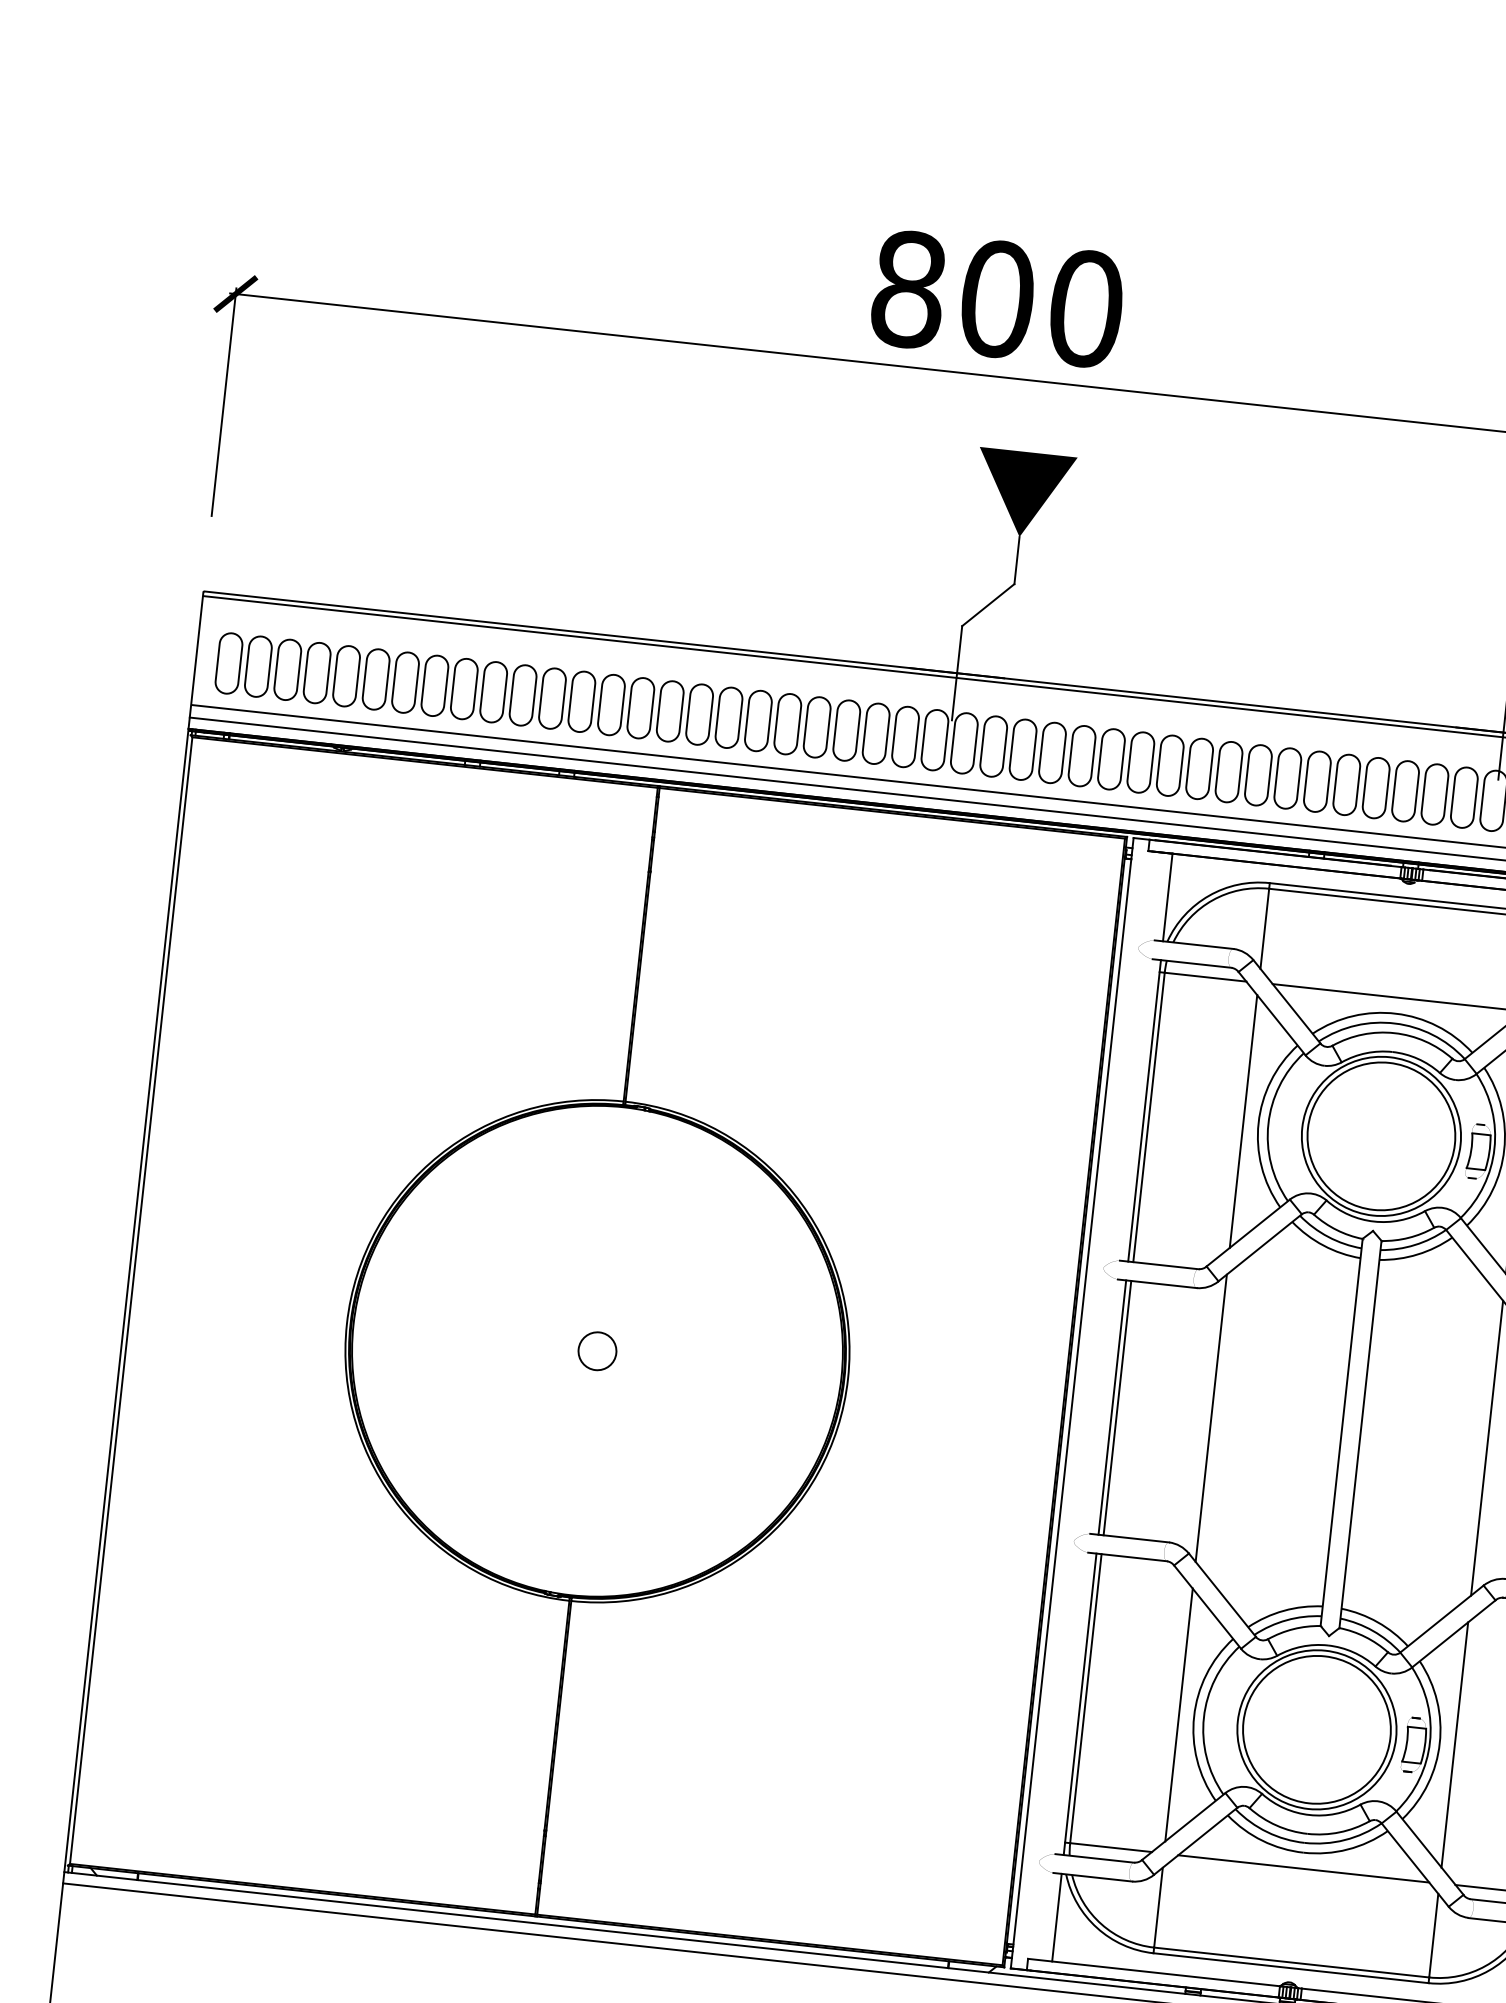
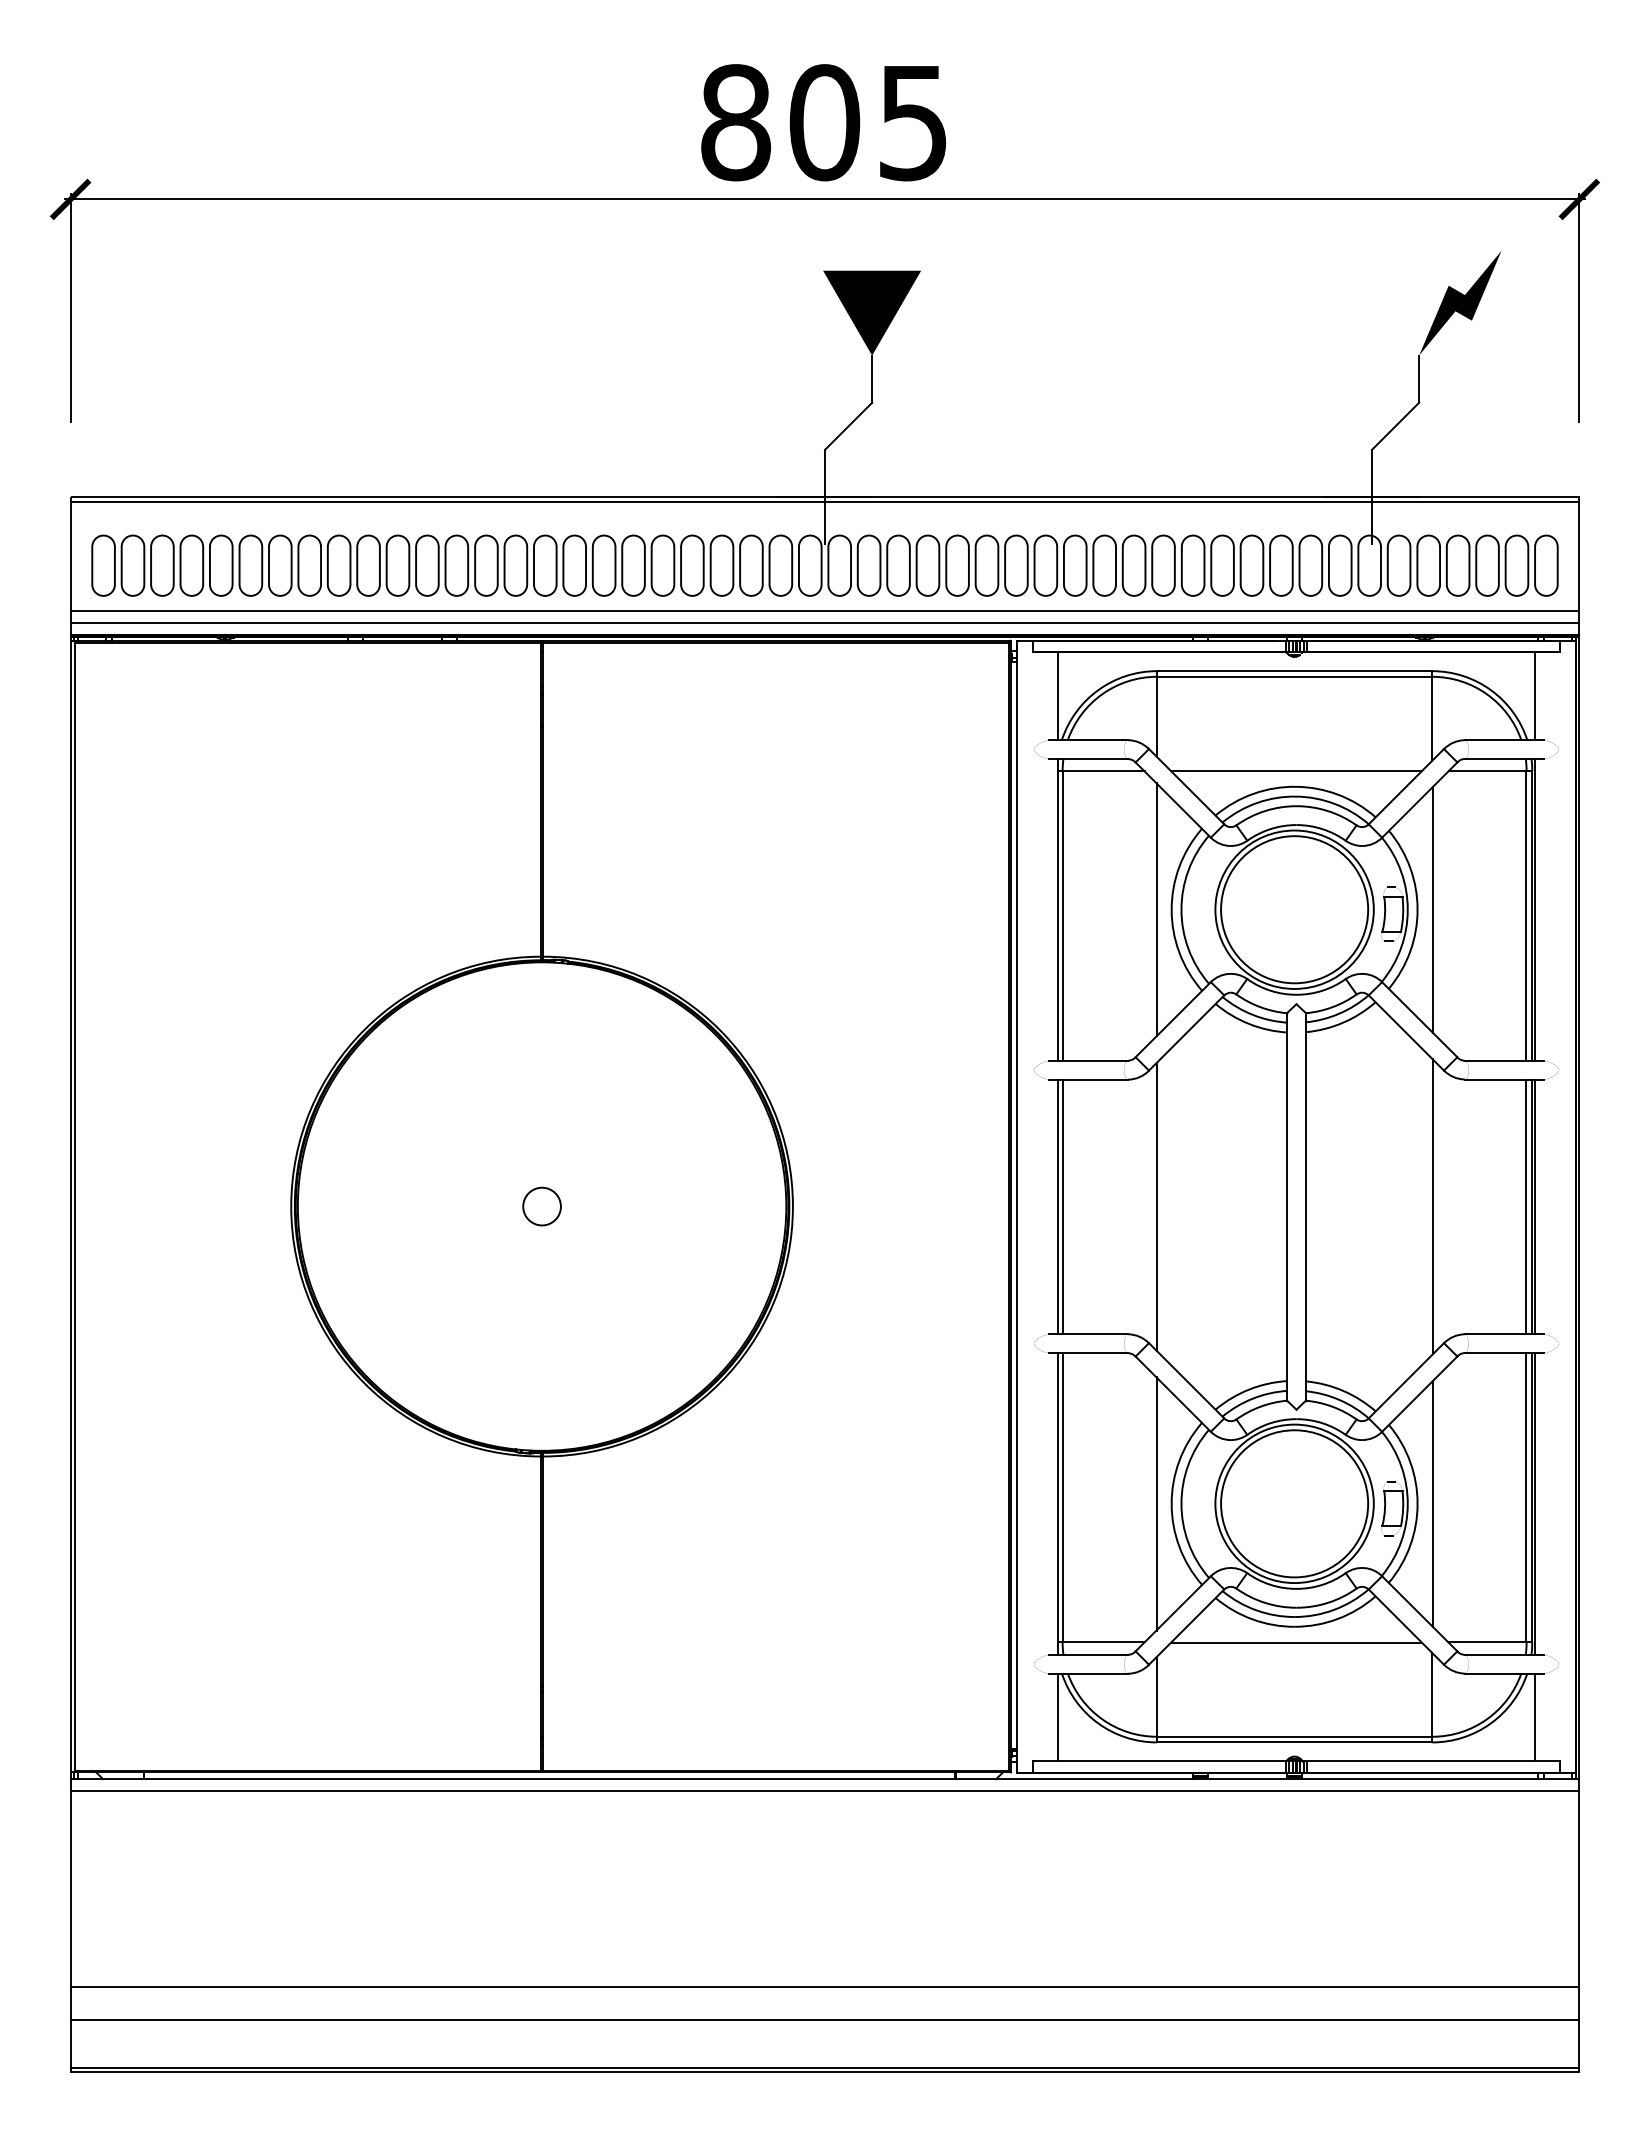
text: (1086, 308) -> (913, 122), 800 -> 805

